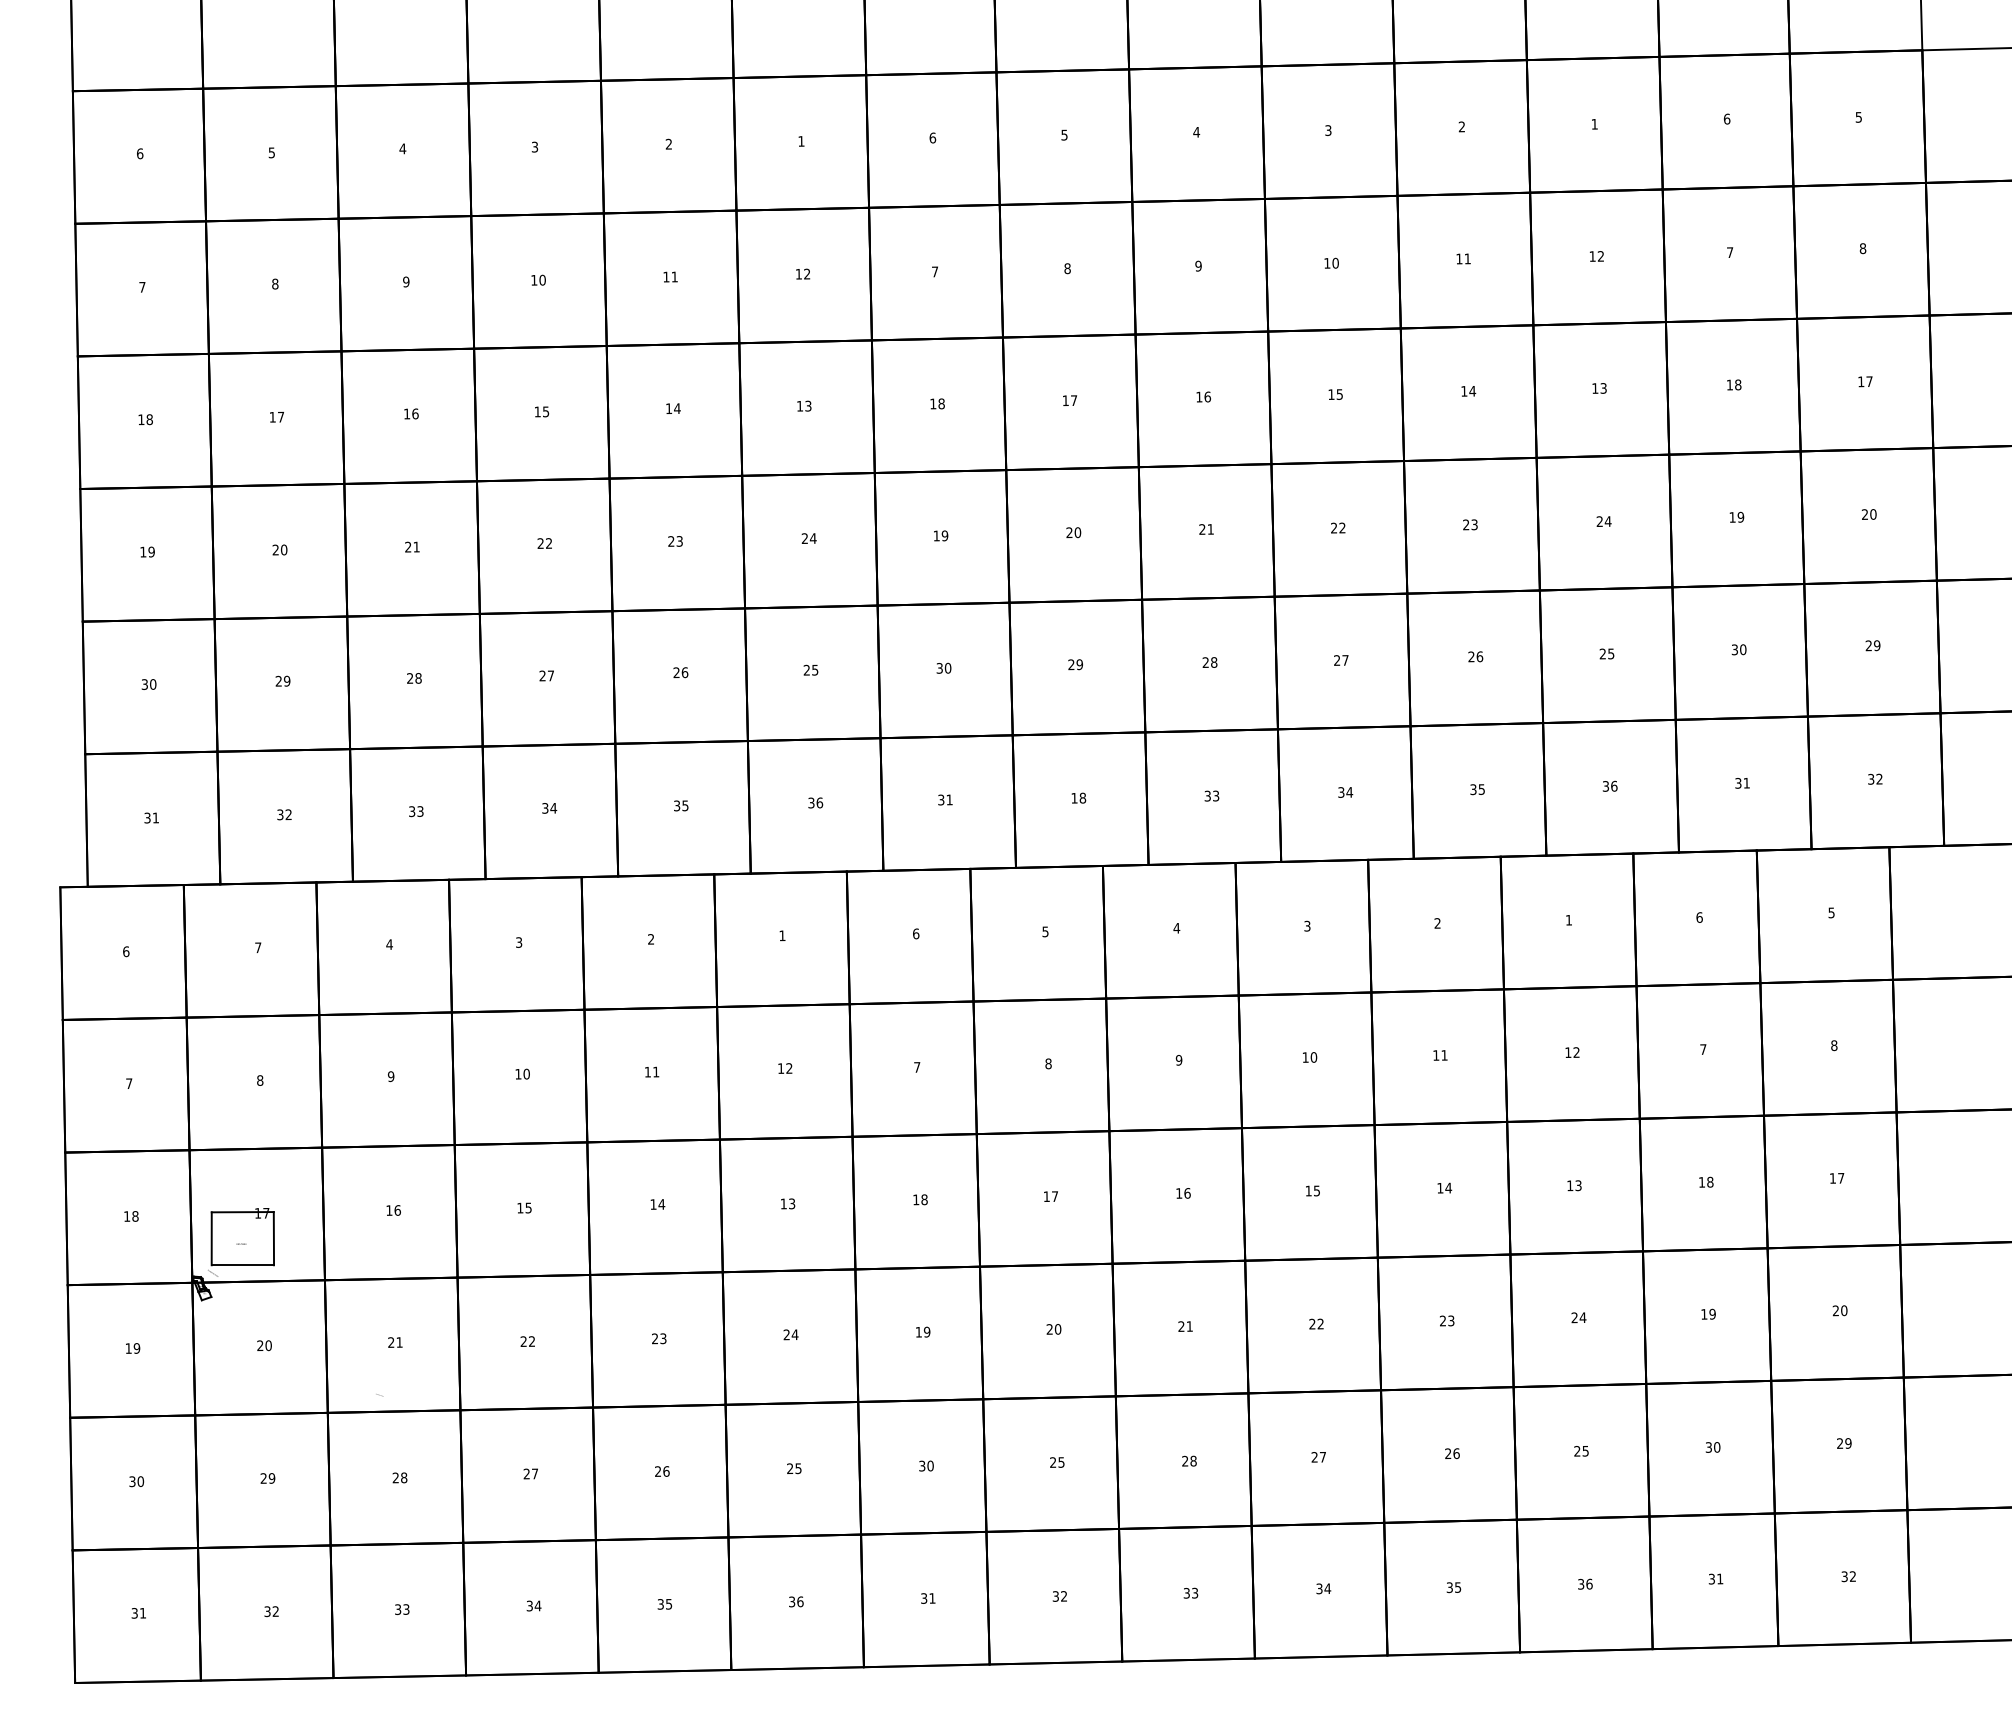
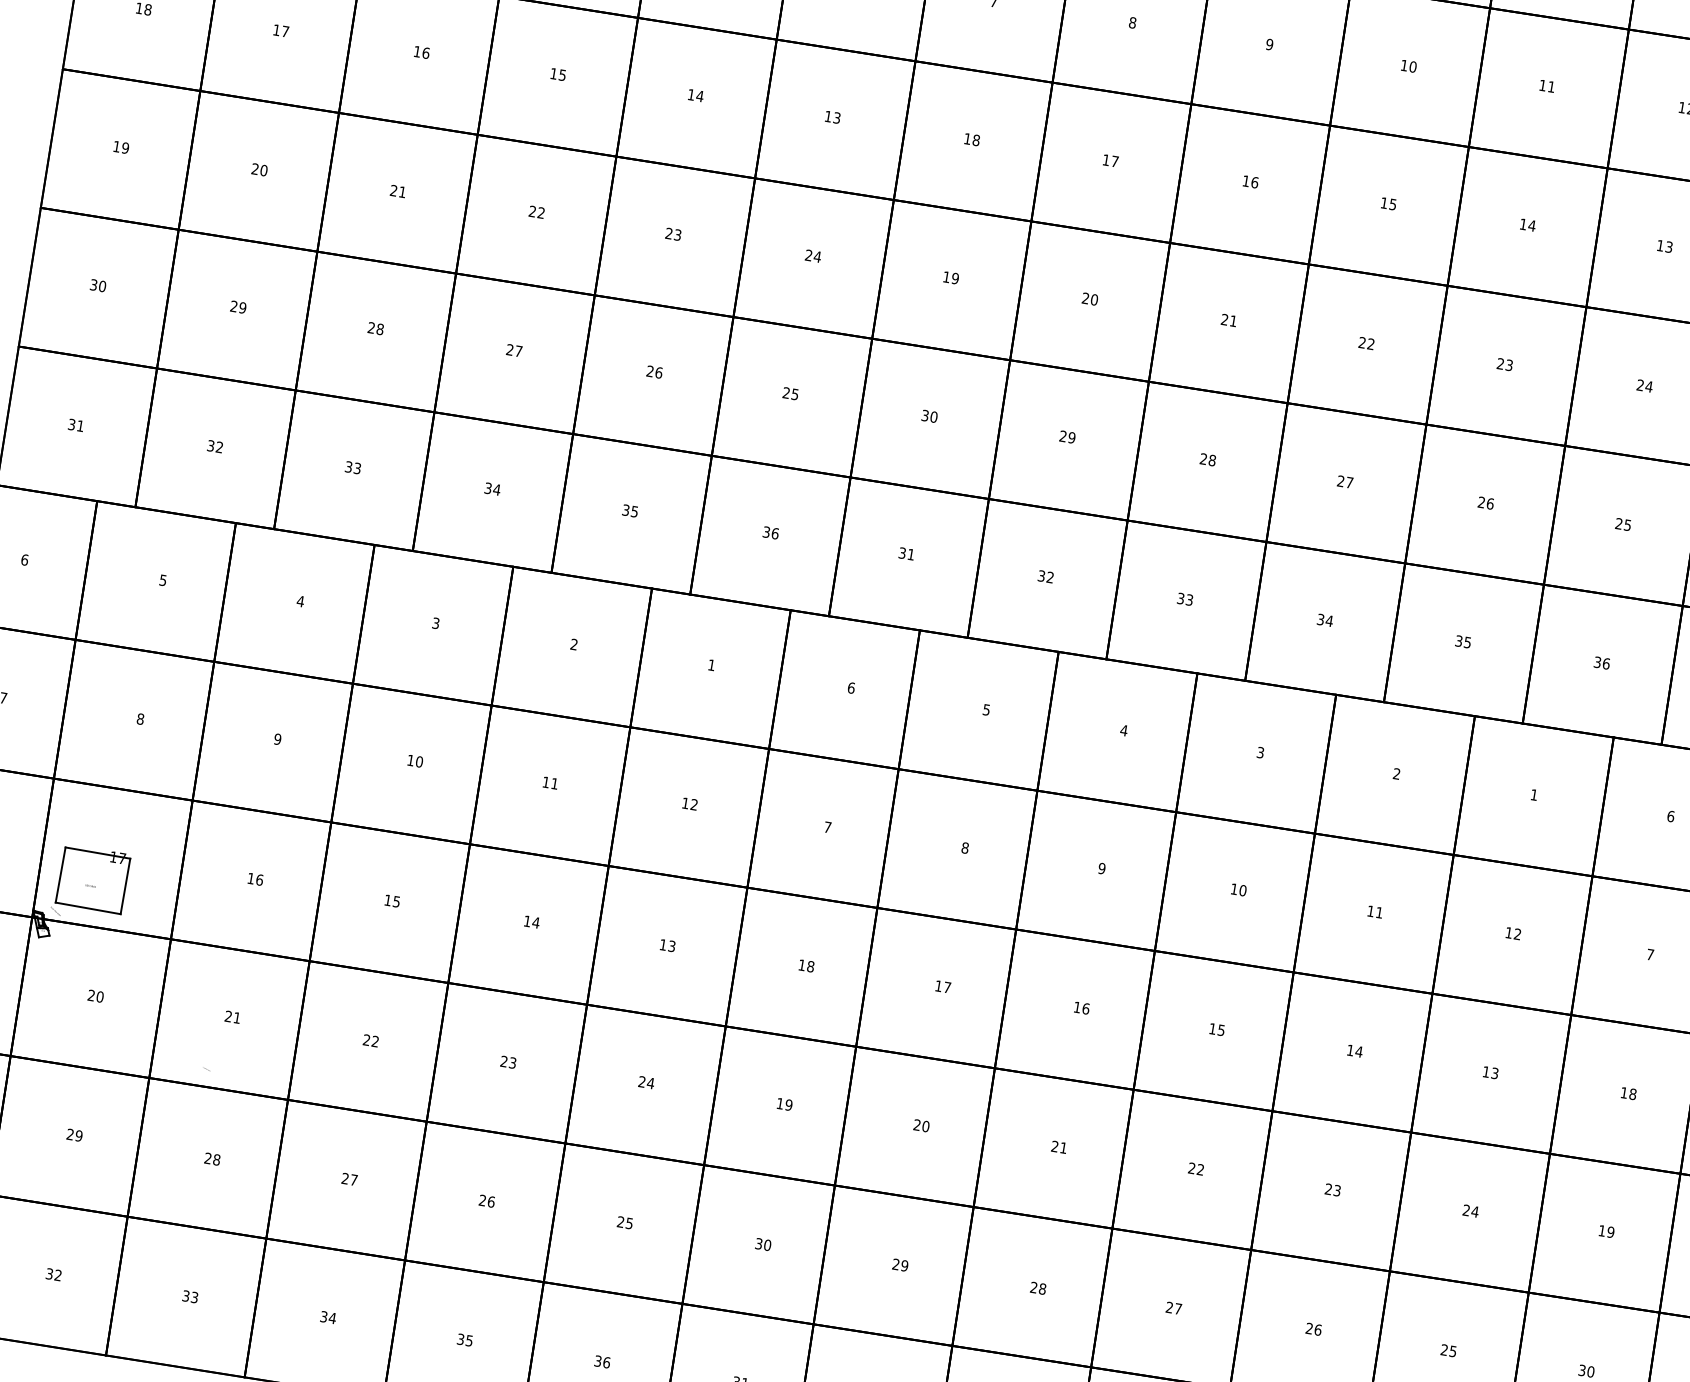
text: (1078, 797) -> (1045, 576), 18 -> 32
text: (258, 947) -> (163, 580), 7 -> 5
text: (1061, 1462) -> (904, 1265), 25 -> 29

